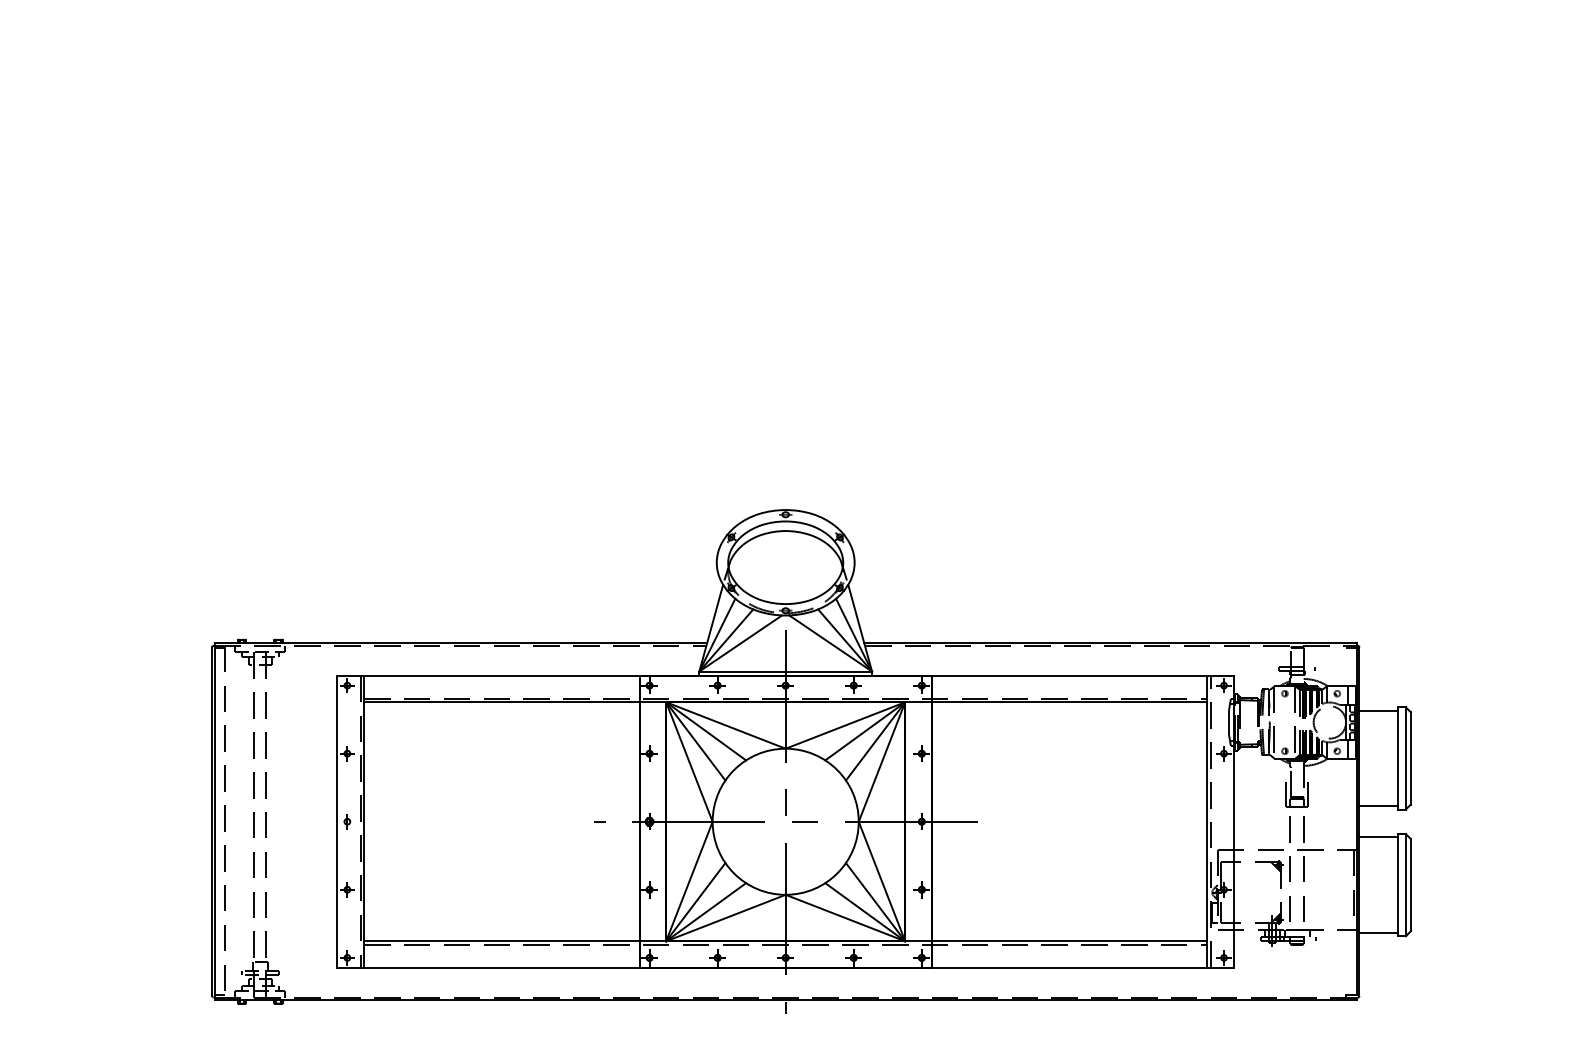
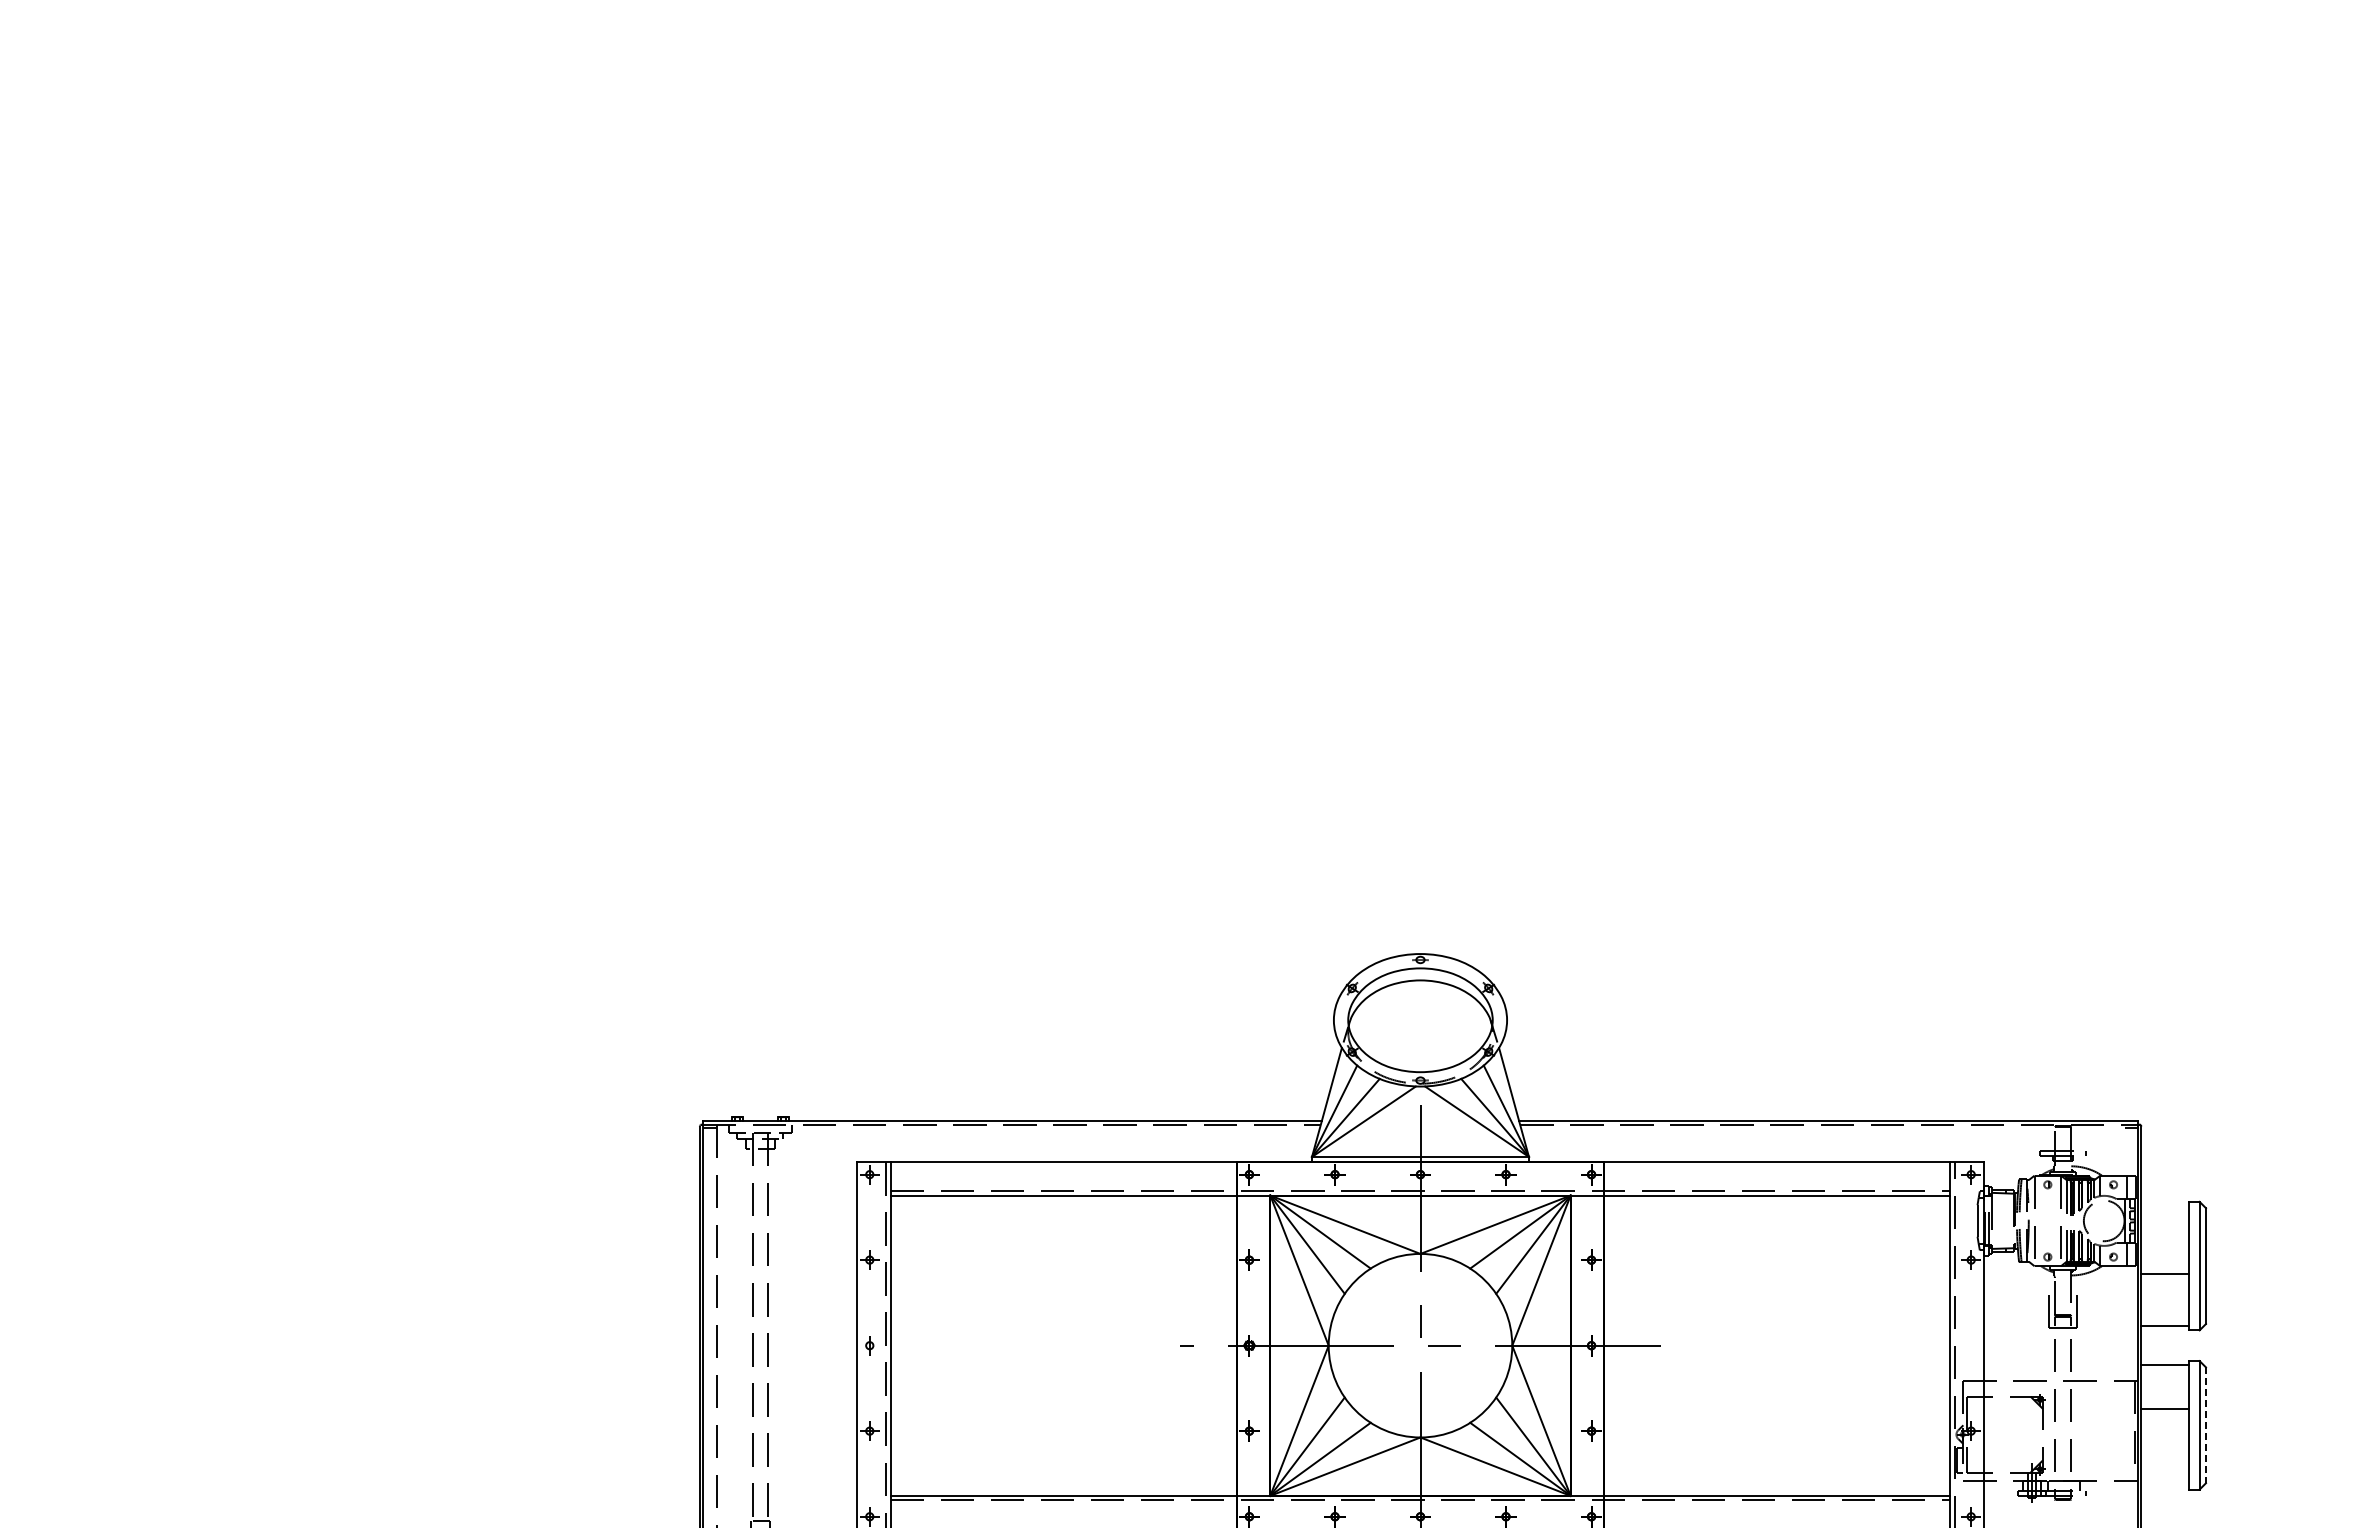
line: (1378, 710) -> (2165, 1274), moved
line: (1411, 885) -> (2206, 1425), solid -> dashed
line: (1378, 933) -> (2165, 1409), moved

